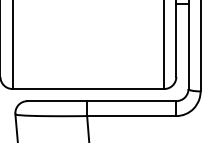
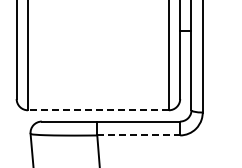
line: (87, 89) -> (97, 110), solid -> dashed
line: (132, 116) -> (139, 135), solid -> dashed

